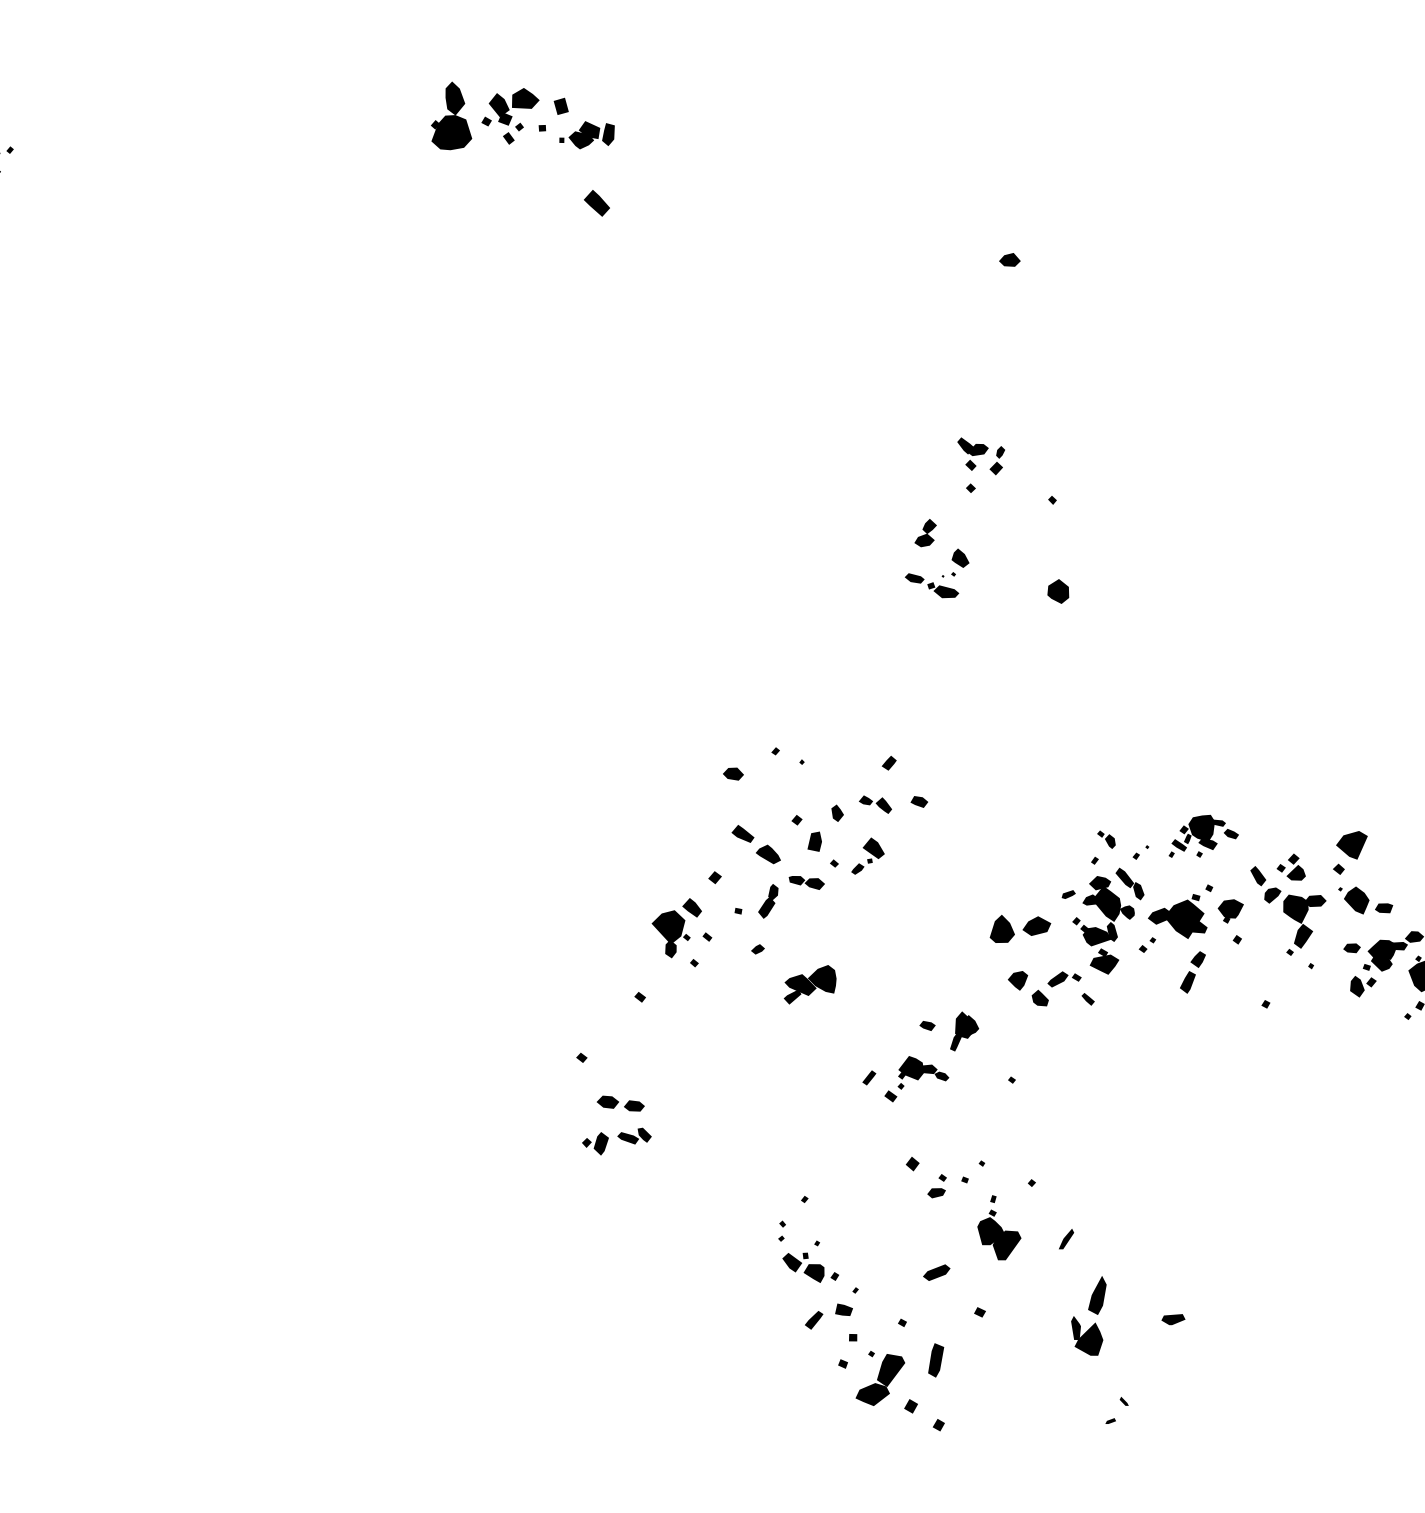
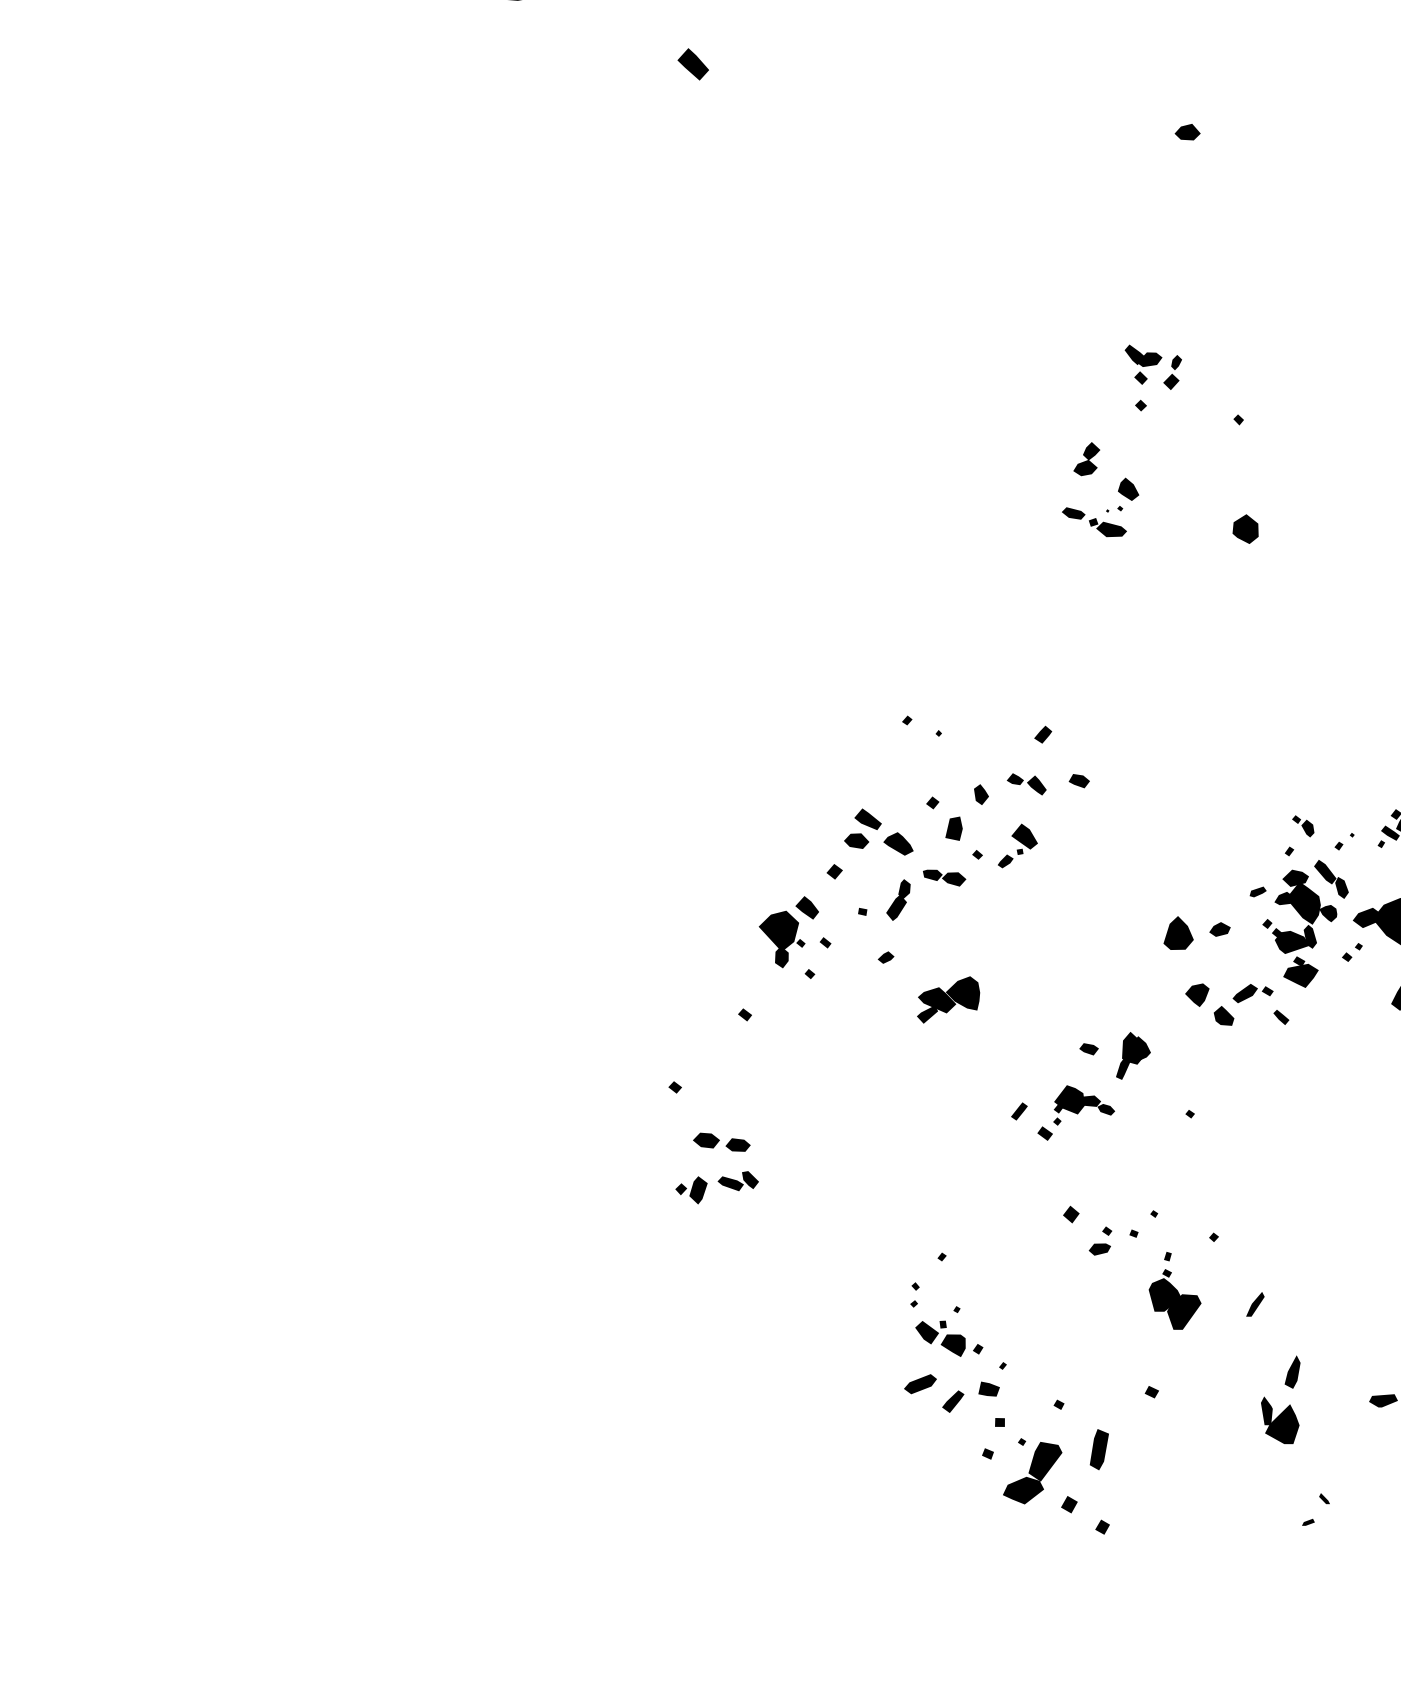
part: (733, 773) -> (856, 840), moved
part: (1036, 925) -> (1219, 929), size x0.62
part: (936, 1272) -> (920, 1383), moved
part: (1097, 1295) -> (1292, 1371), size x0.71

